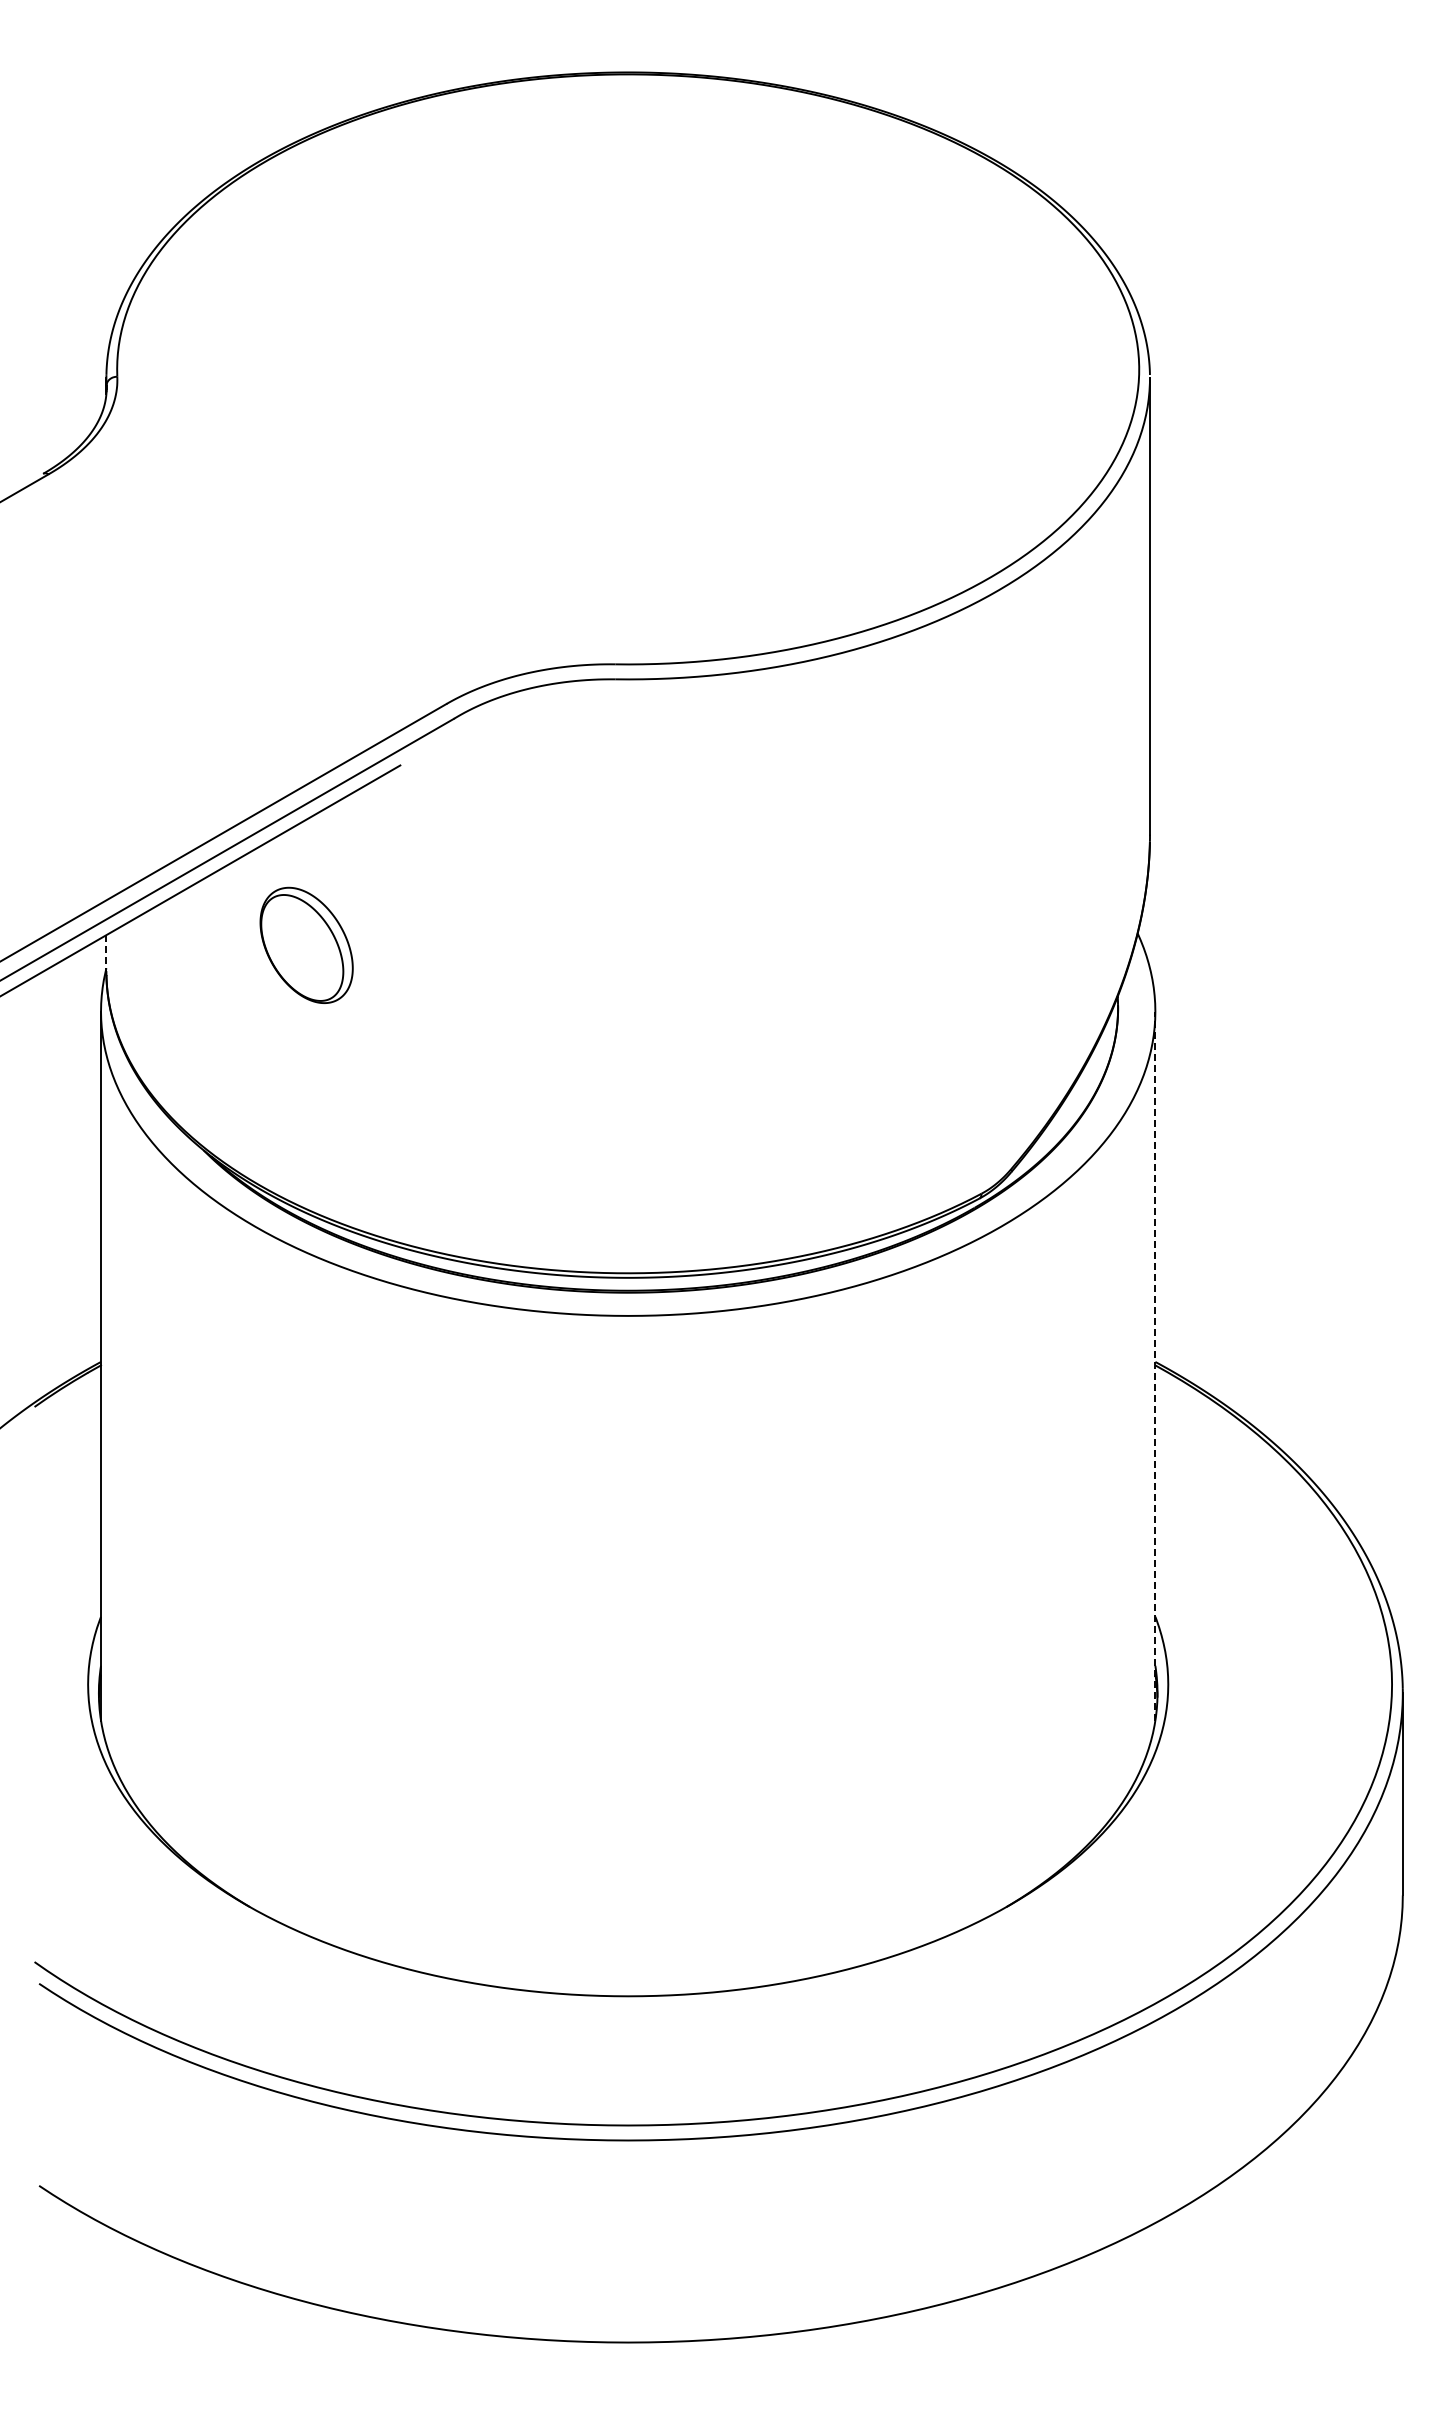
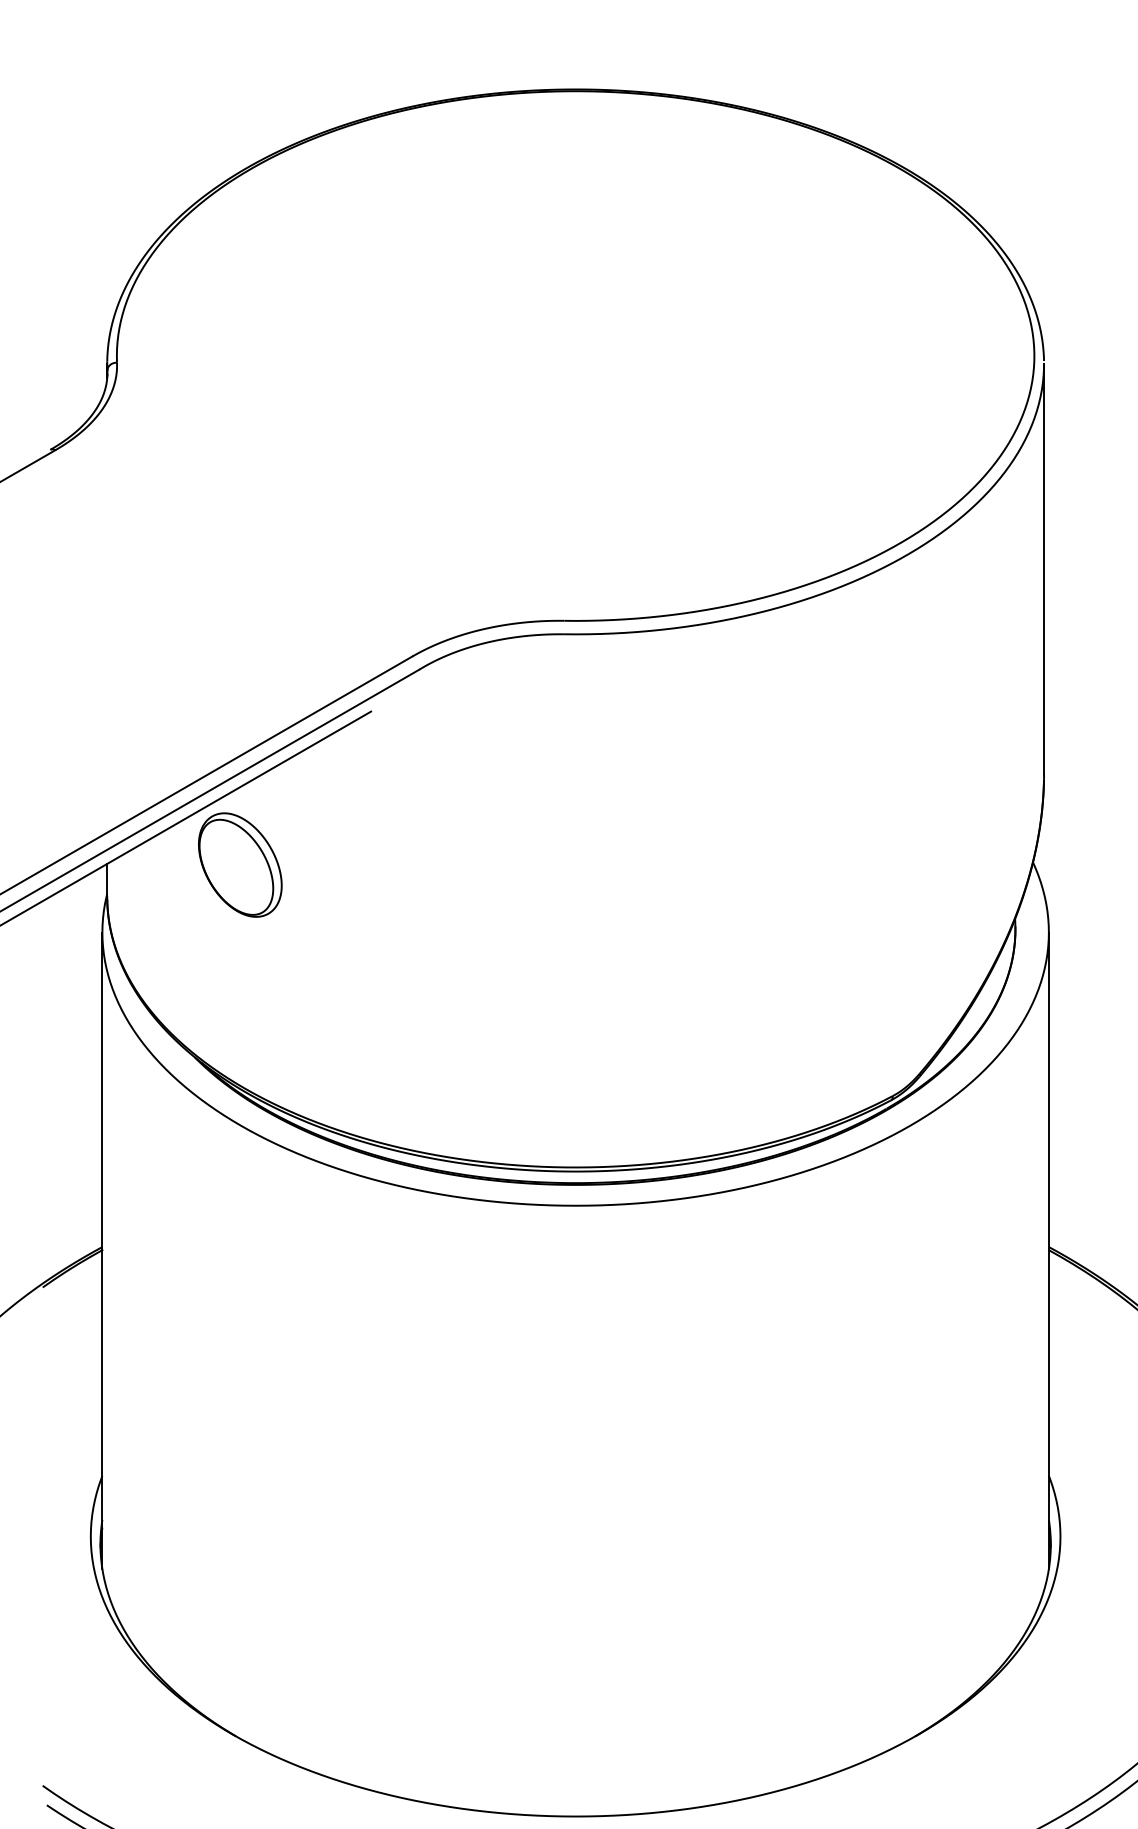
part: (306, 944) -> (240, 864), moved
line: (106, 954) -> (107, 881), dashed -> solid
line: (1155, 1366) -> (1049, 1251), dashed -> solid

